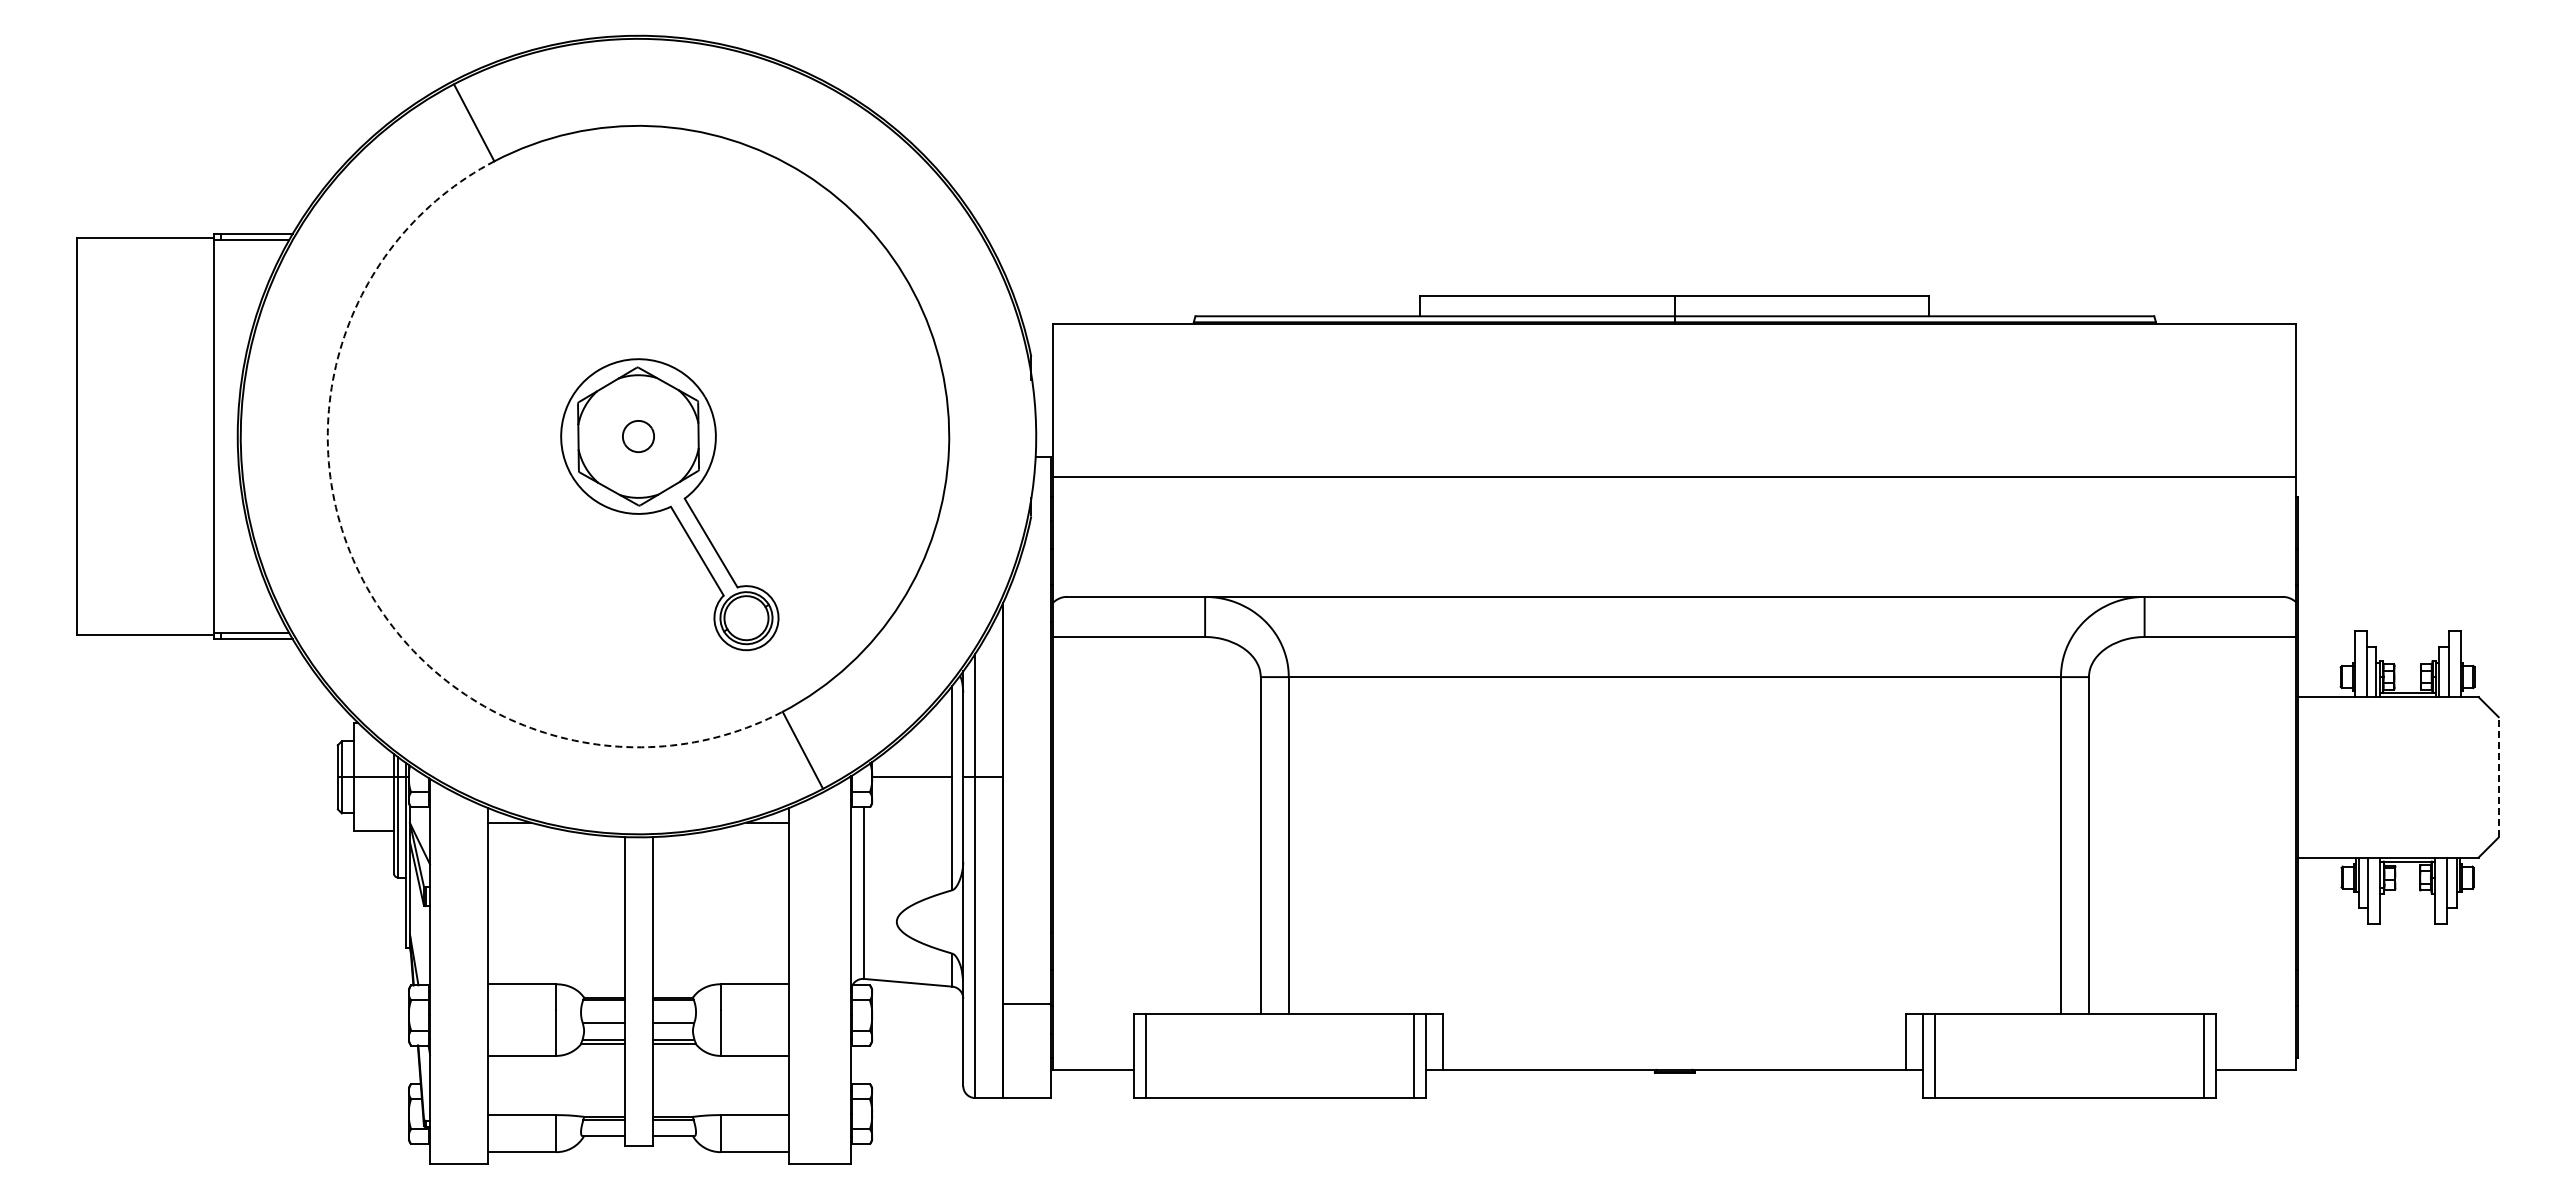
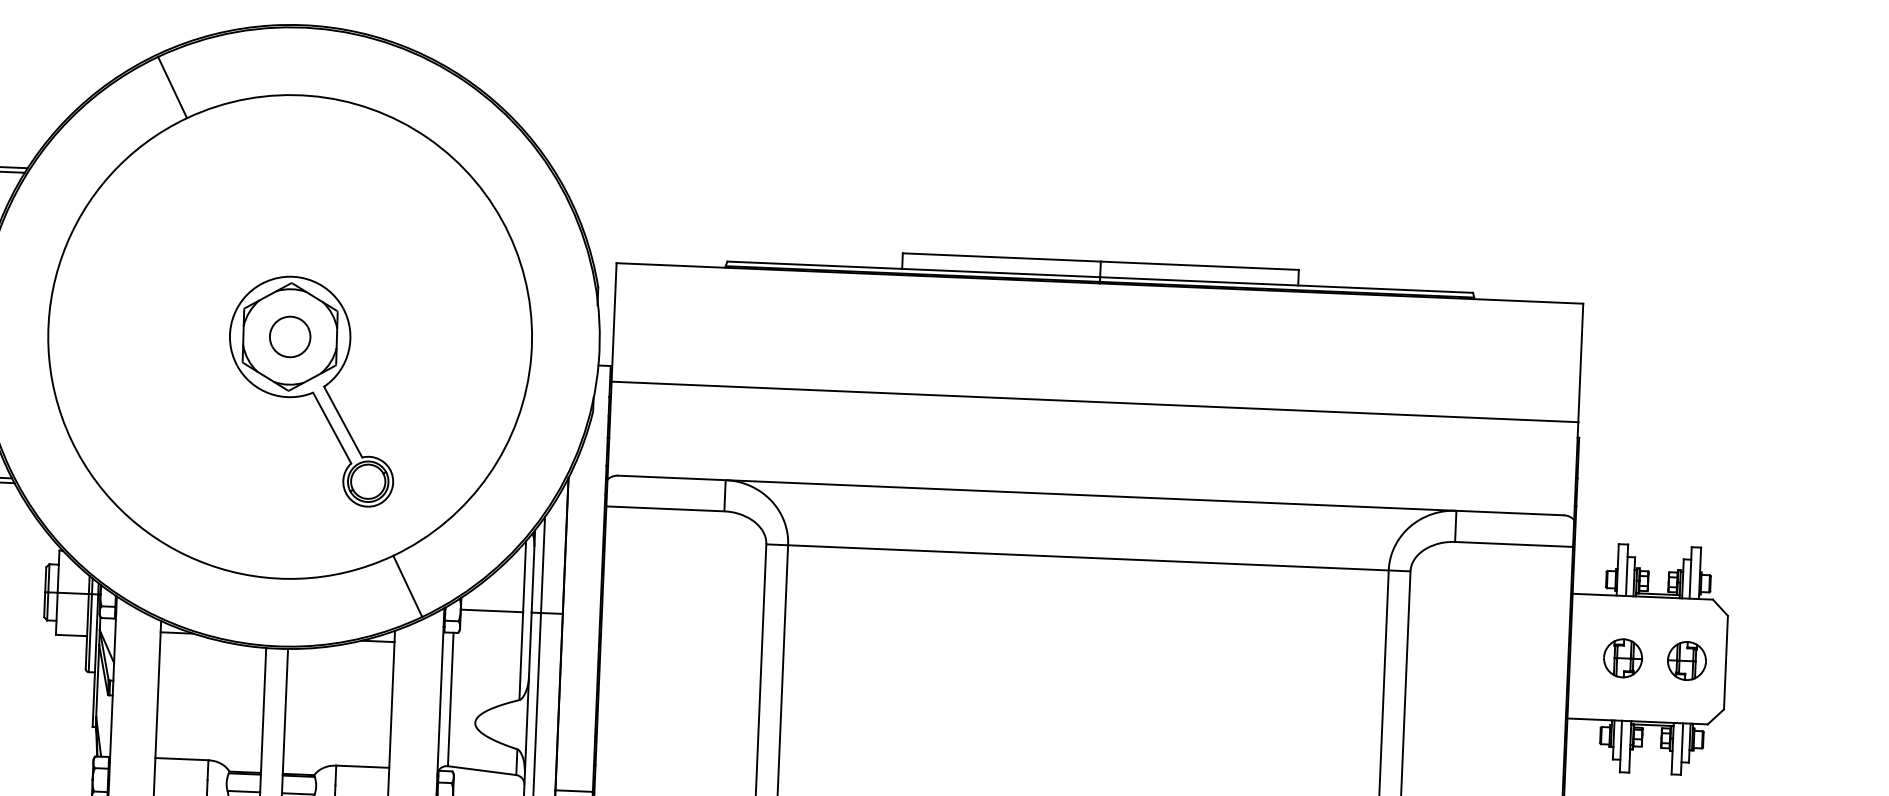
part: (638, 436) -> (290, 336), size x1.67
arc: (363, 580) -> (71, 439), dashed -> solid
line: (2498, 776) -> (1725, 662), dashed -> solid
part: (2366, 777) -> (1623, 658), added
part: (2448, 777) -> (1686, 661), added

